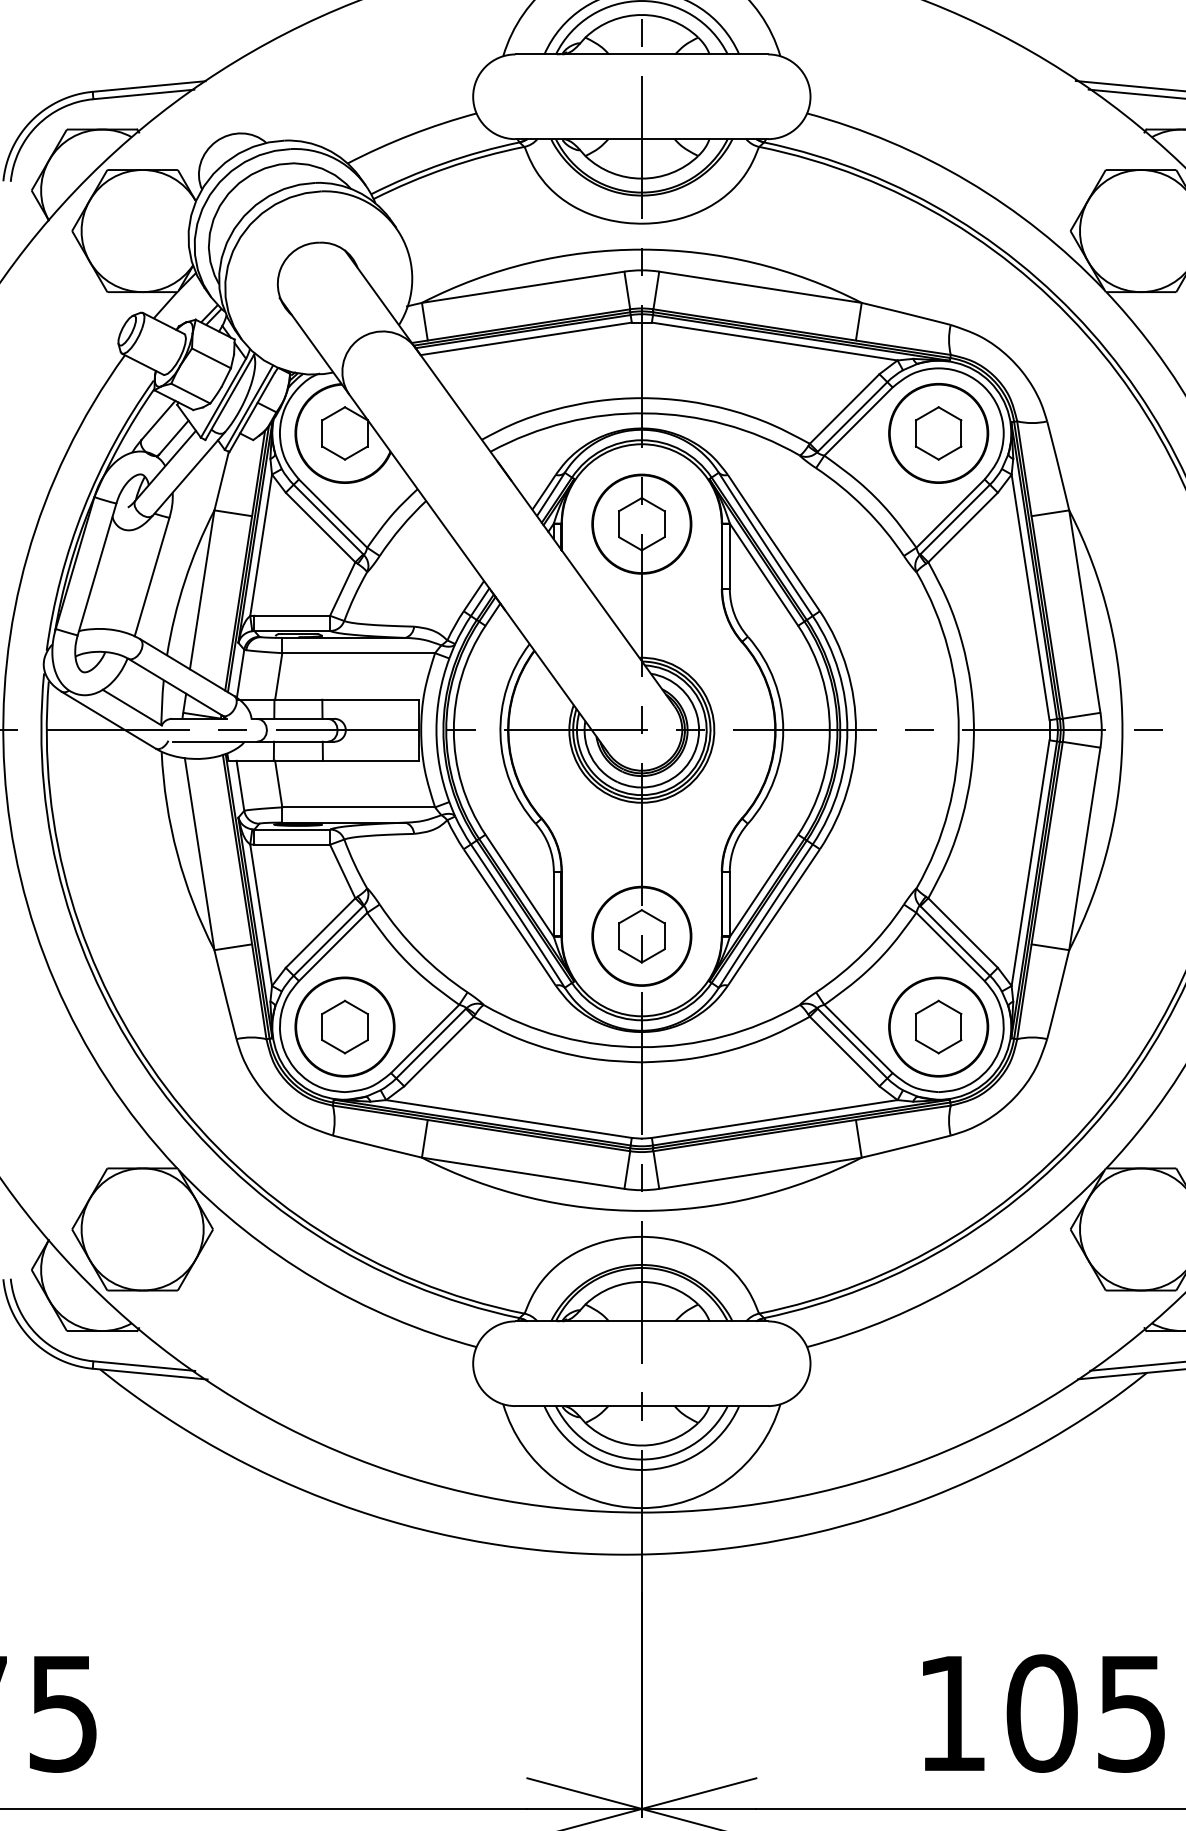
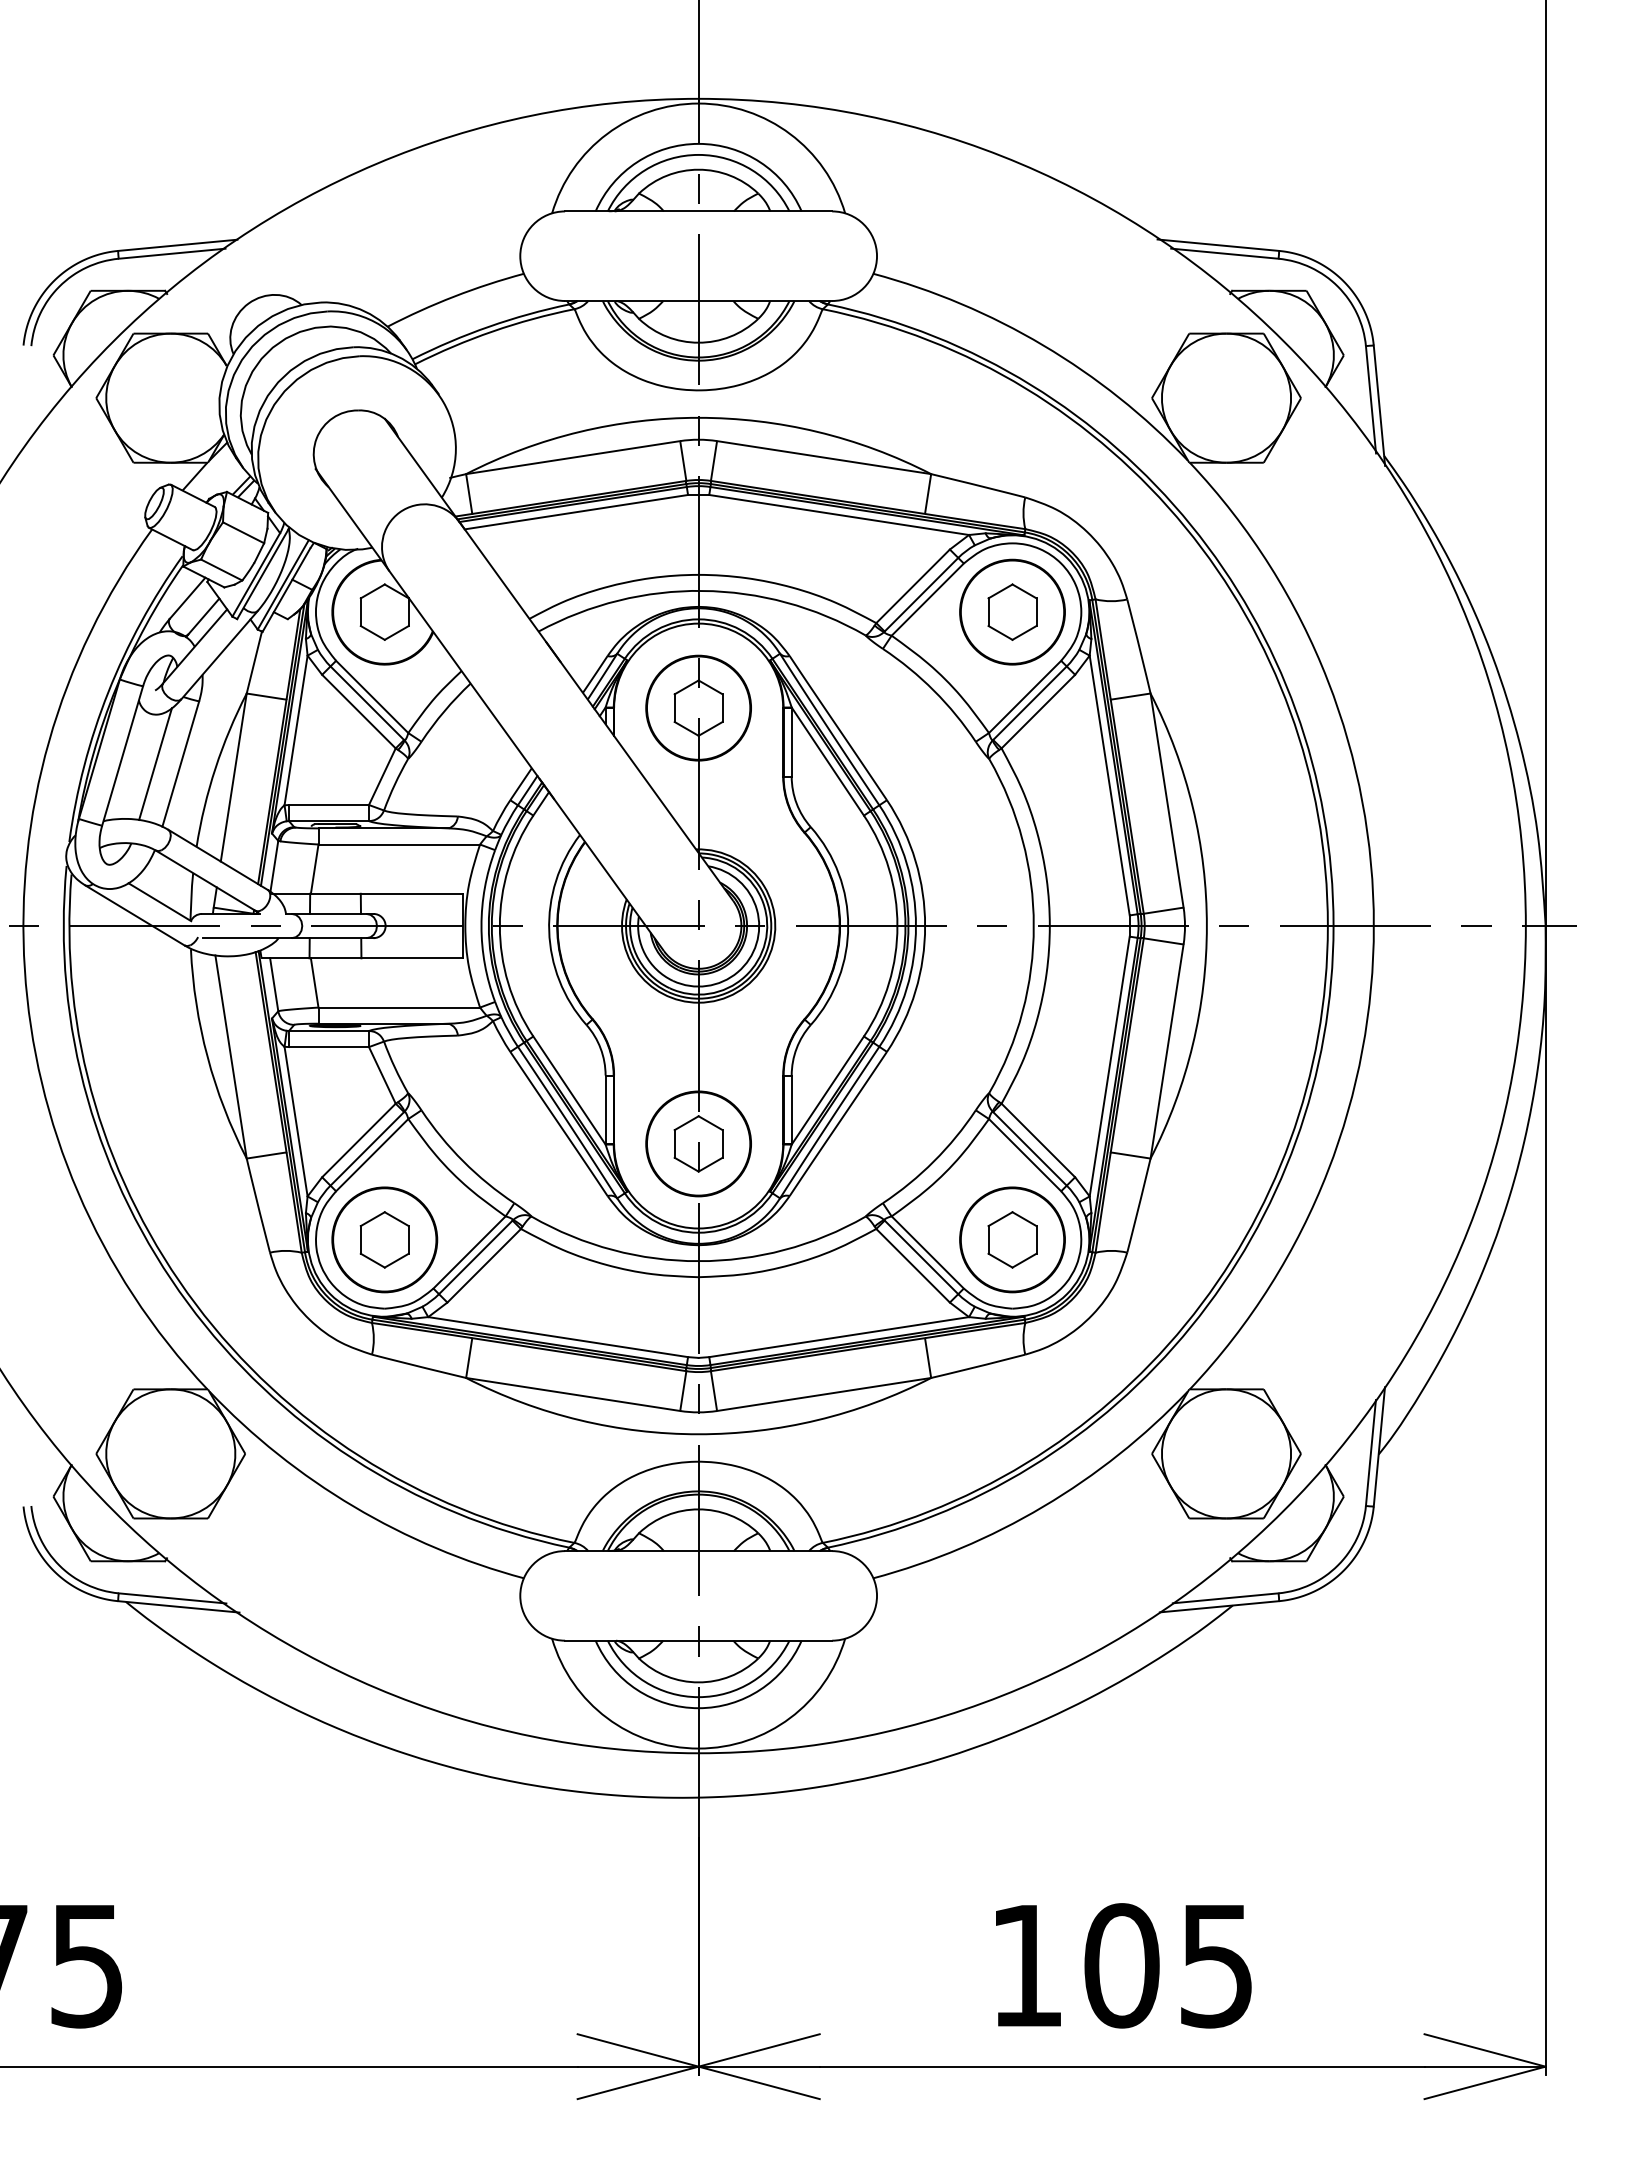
line: (128, 577) -> (155, 764), added

